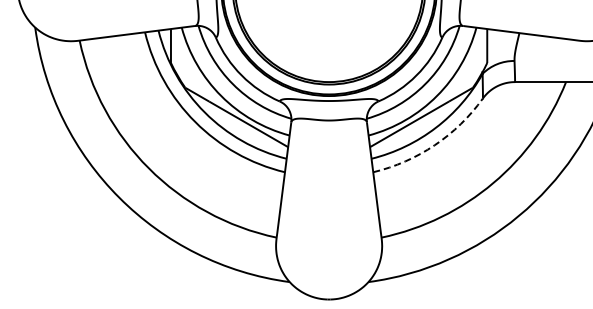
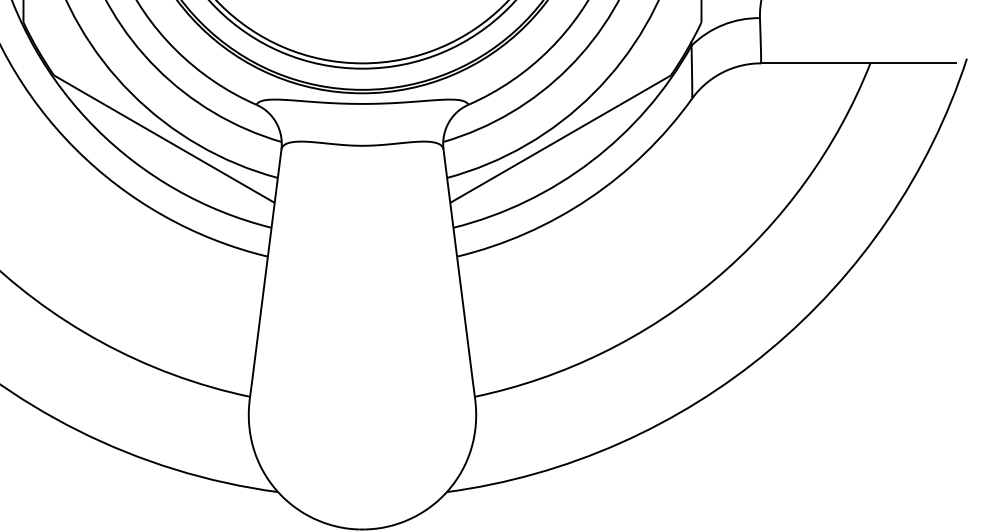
arc: (434, 145) -> (588, 199), dashed -> solid

